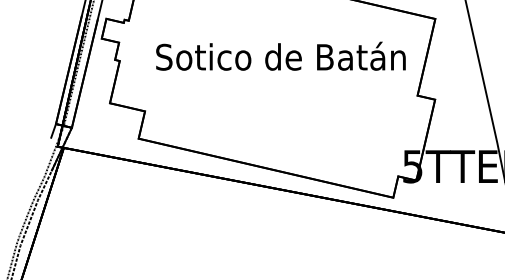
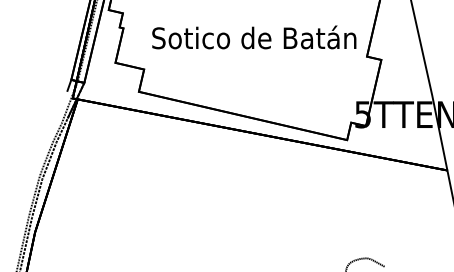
text: (281, 56) -> (254, 37), moved

